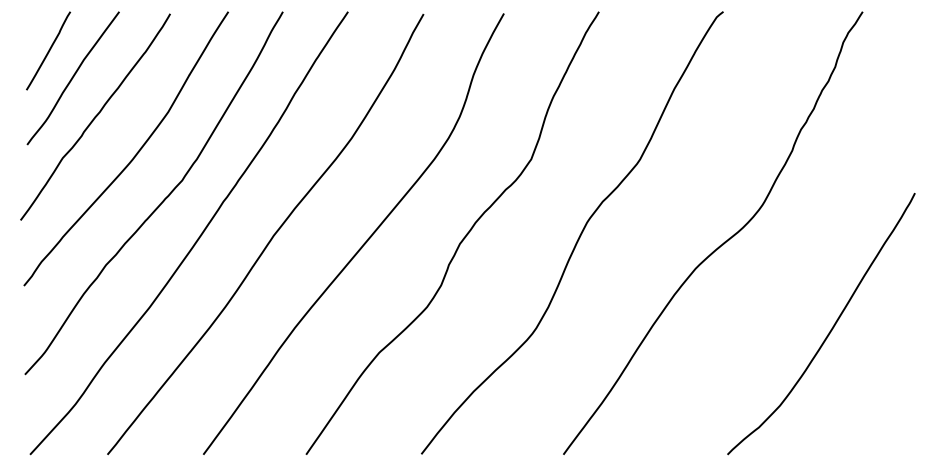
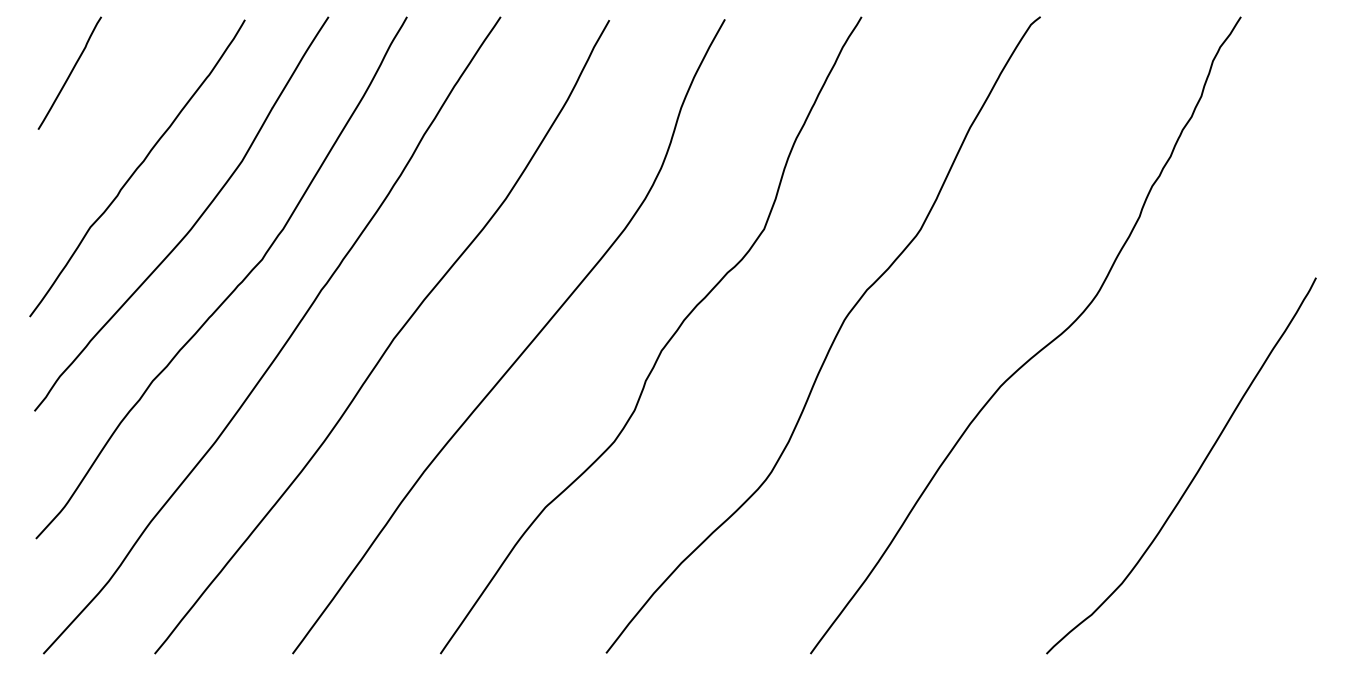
curve: (72, 78) -> (104, 112), removed

